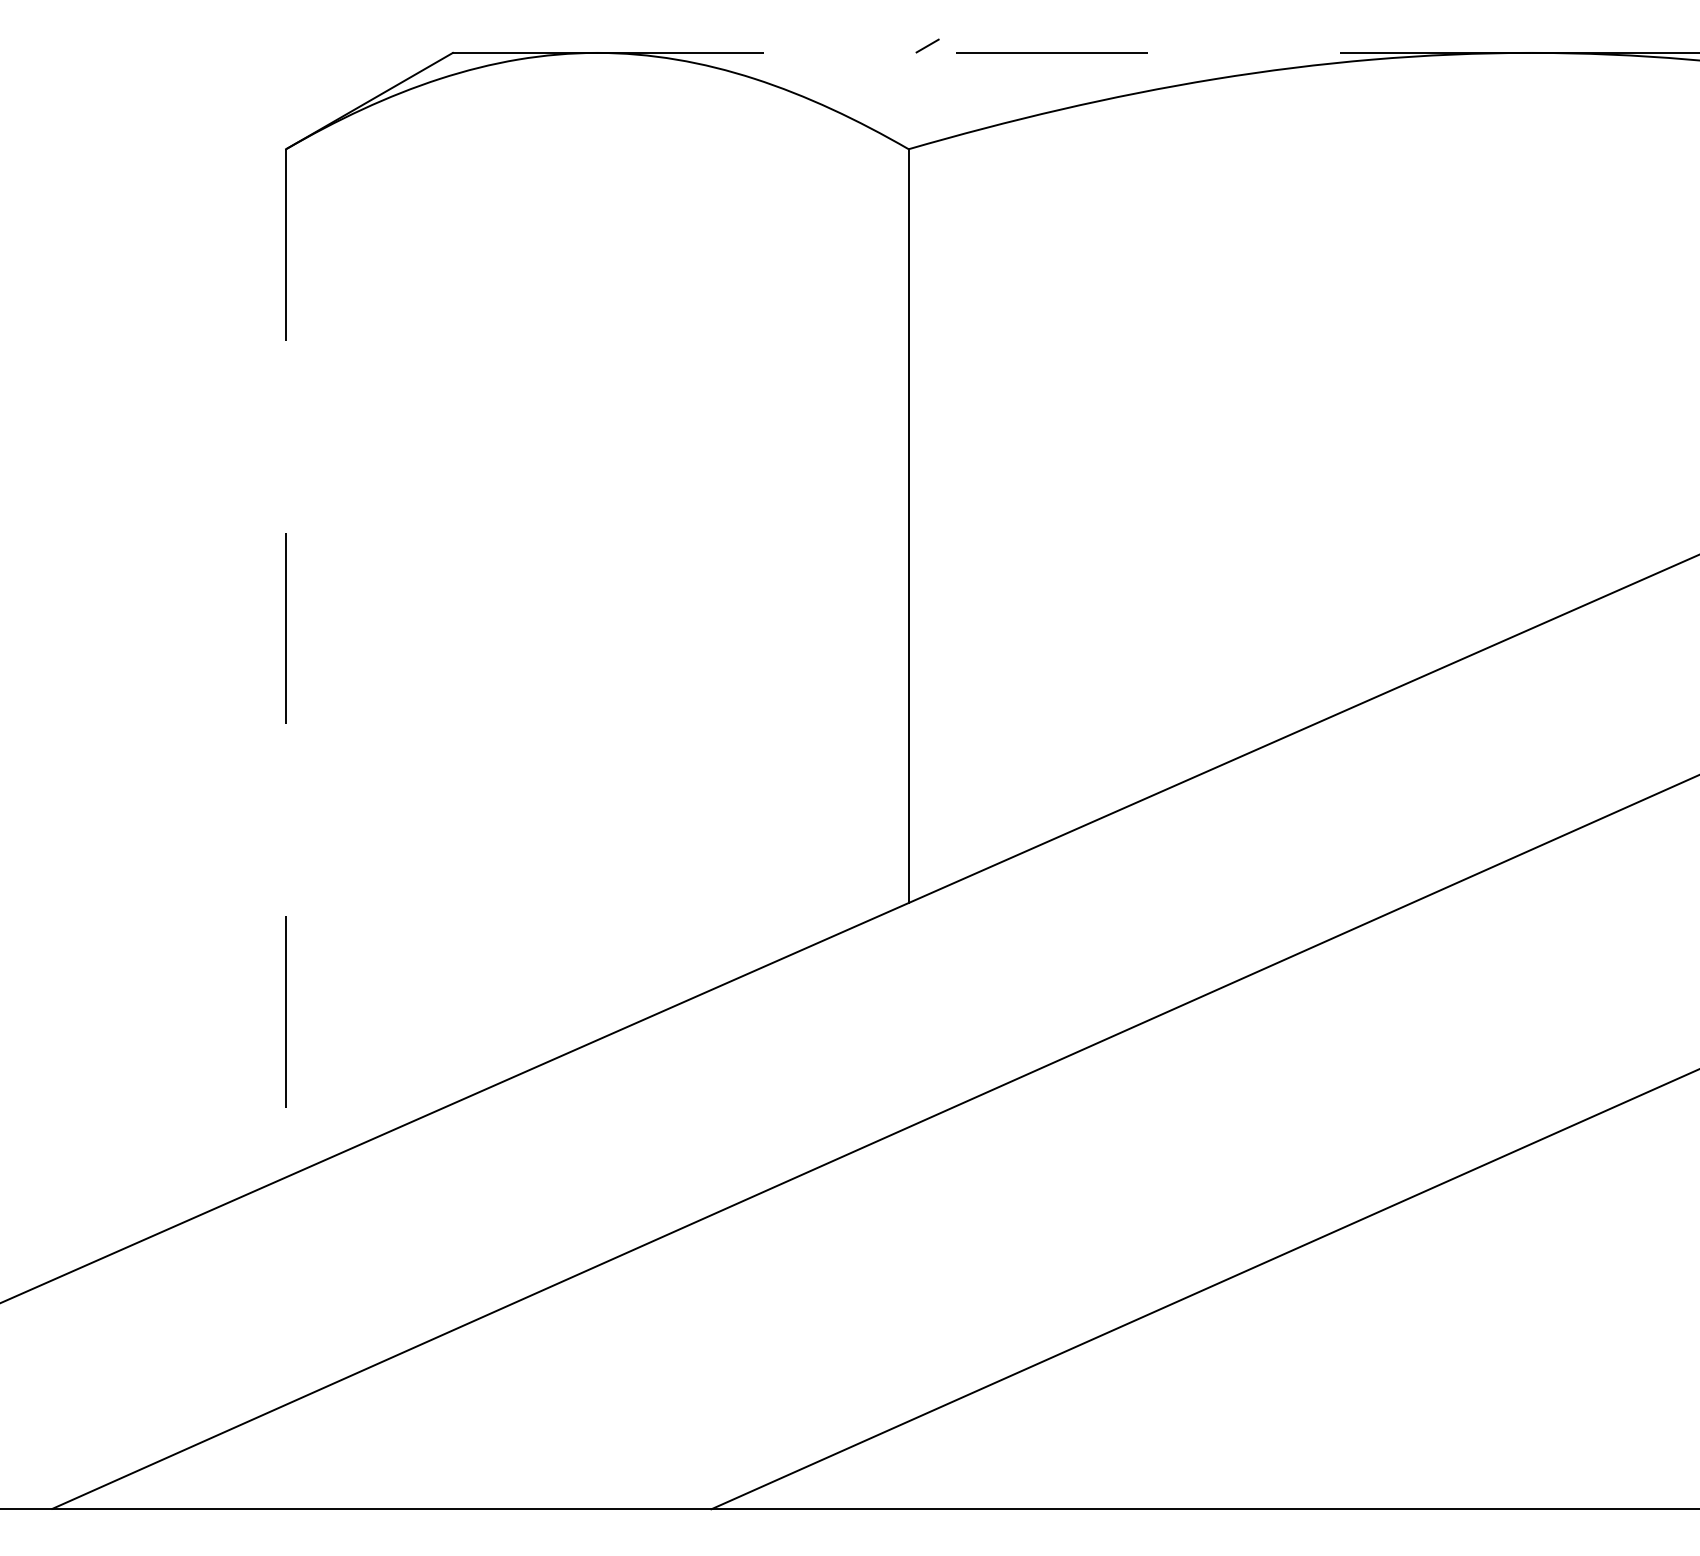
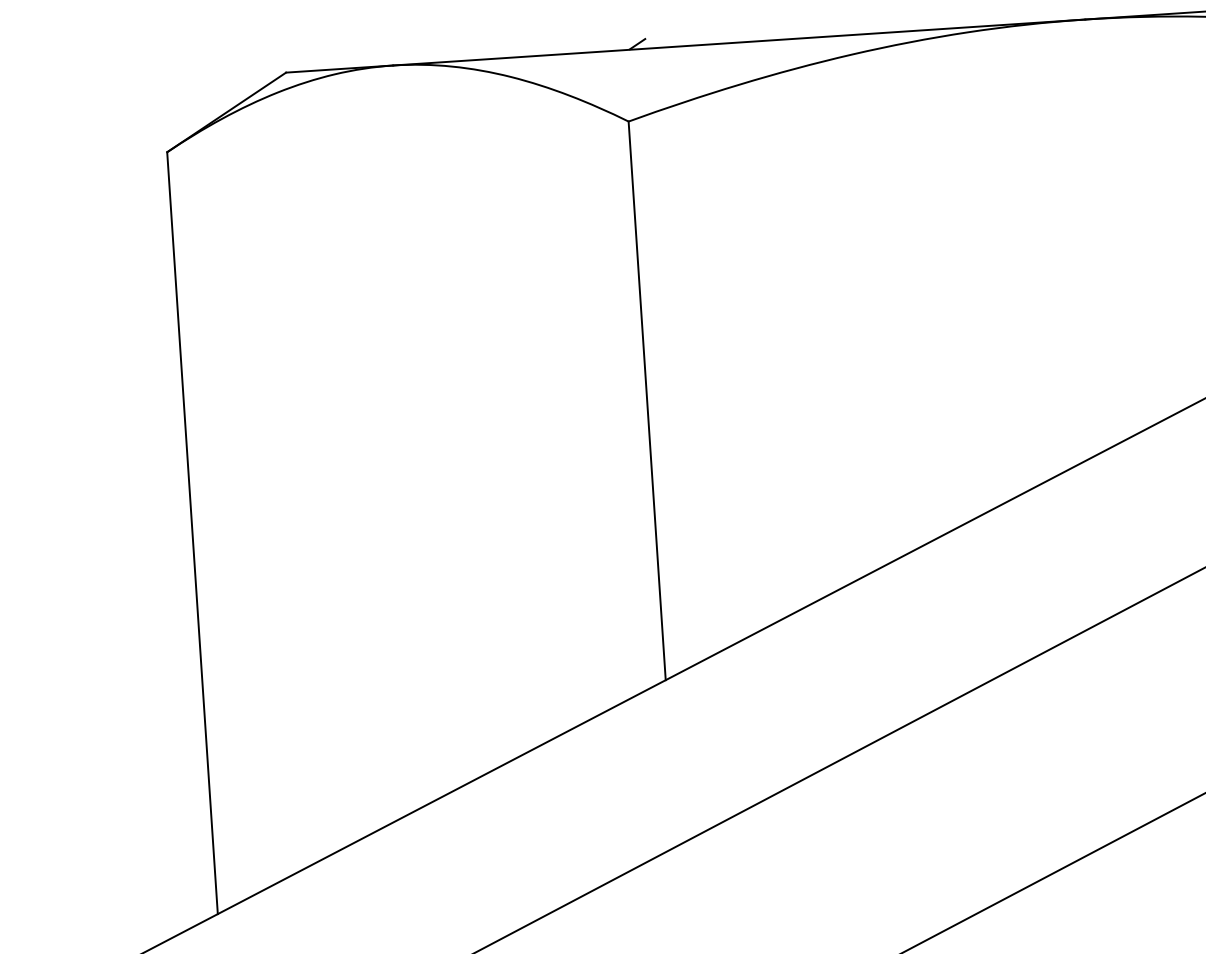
line: (1064, 52) -> (739, 42), dashed -> solid
line: (286, 663) -> (192, 533), dashed -> solid

